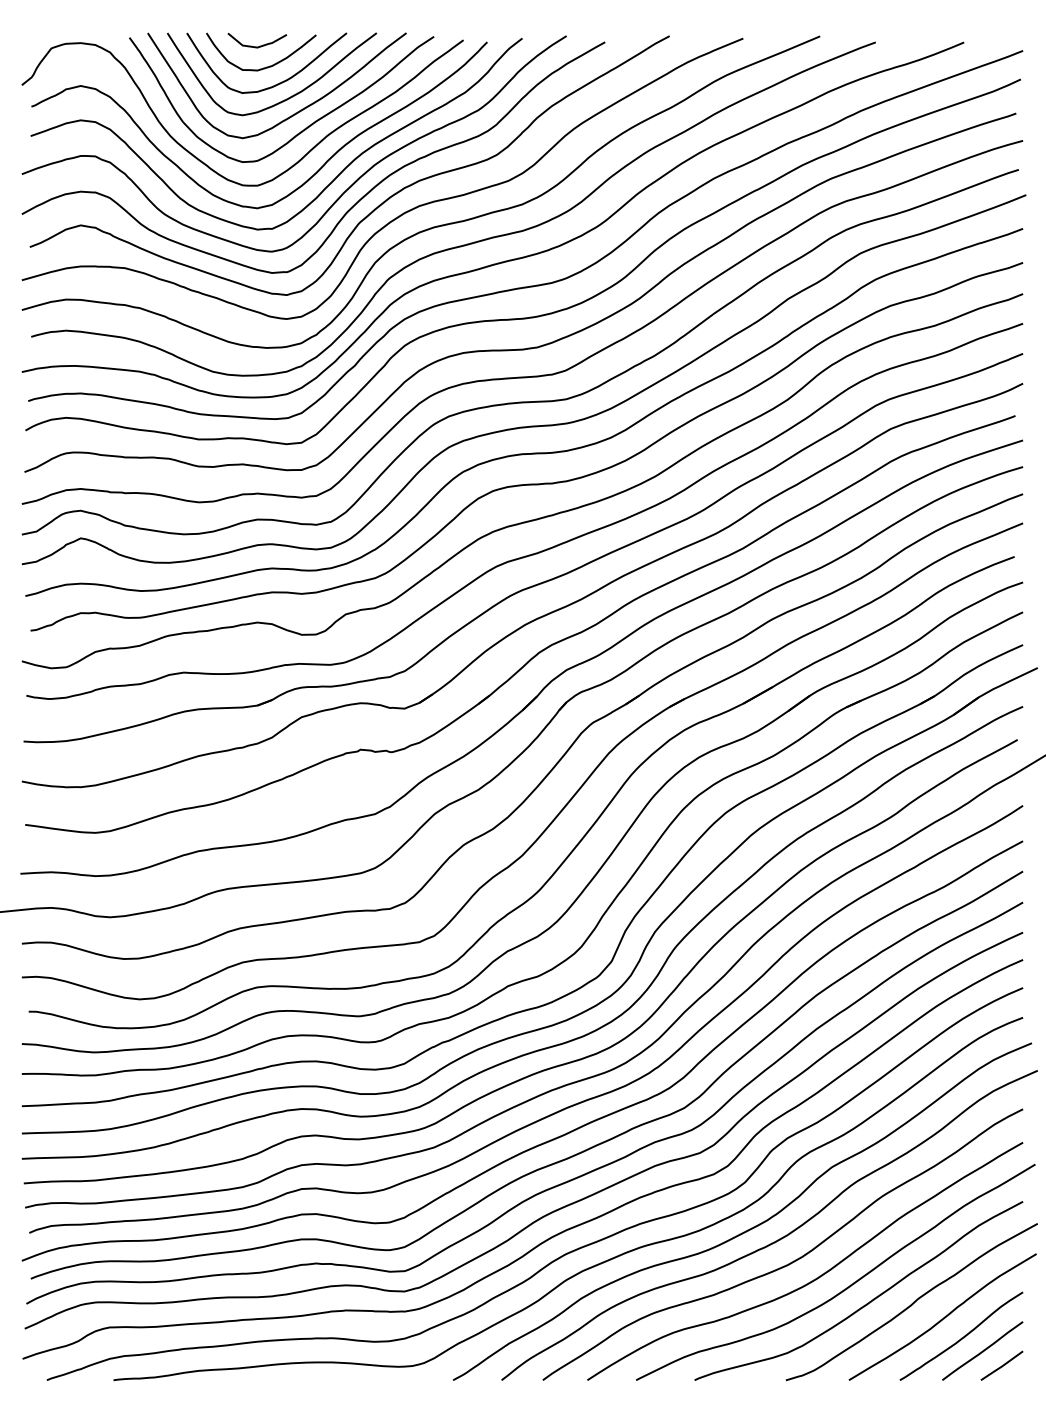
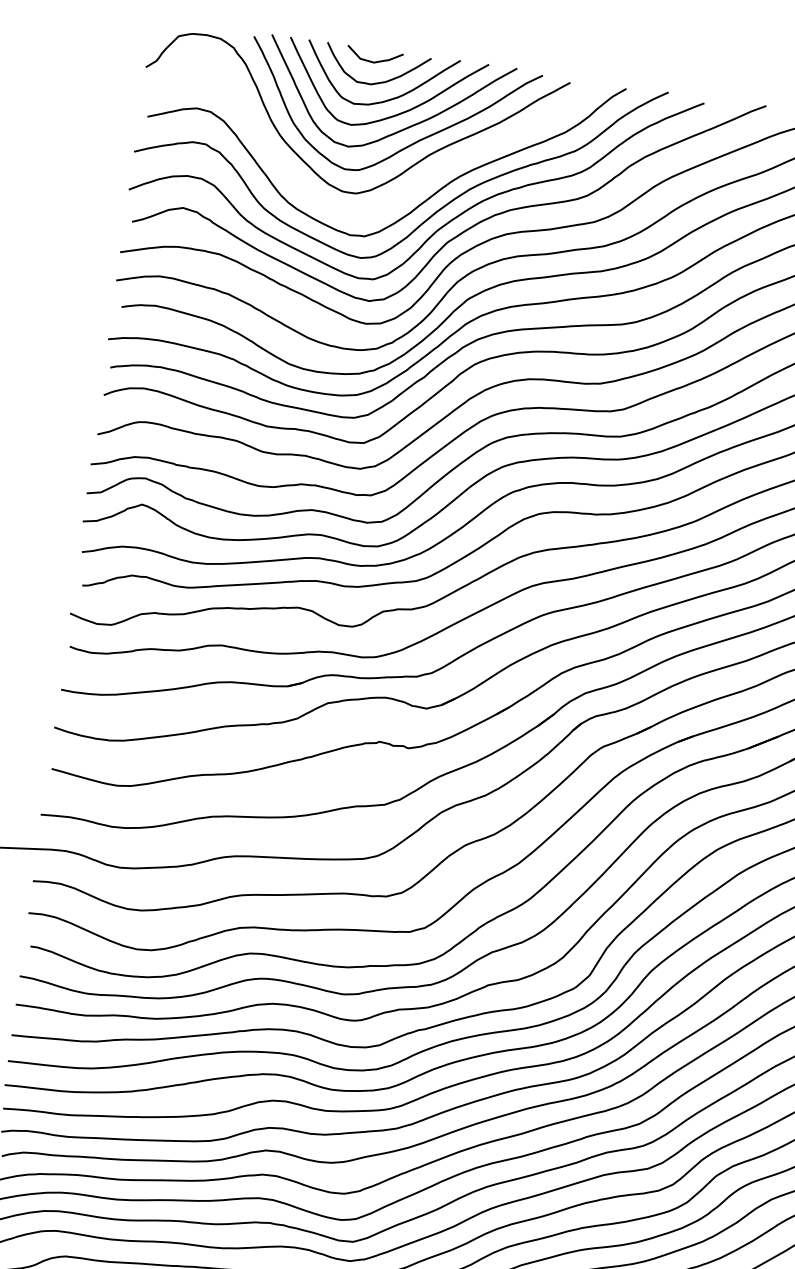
curve: (310, 176) -> (407, 191), removed

